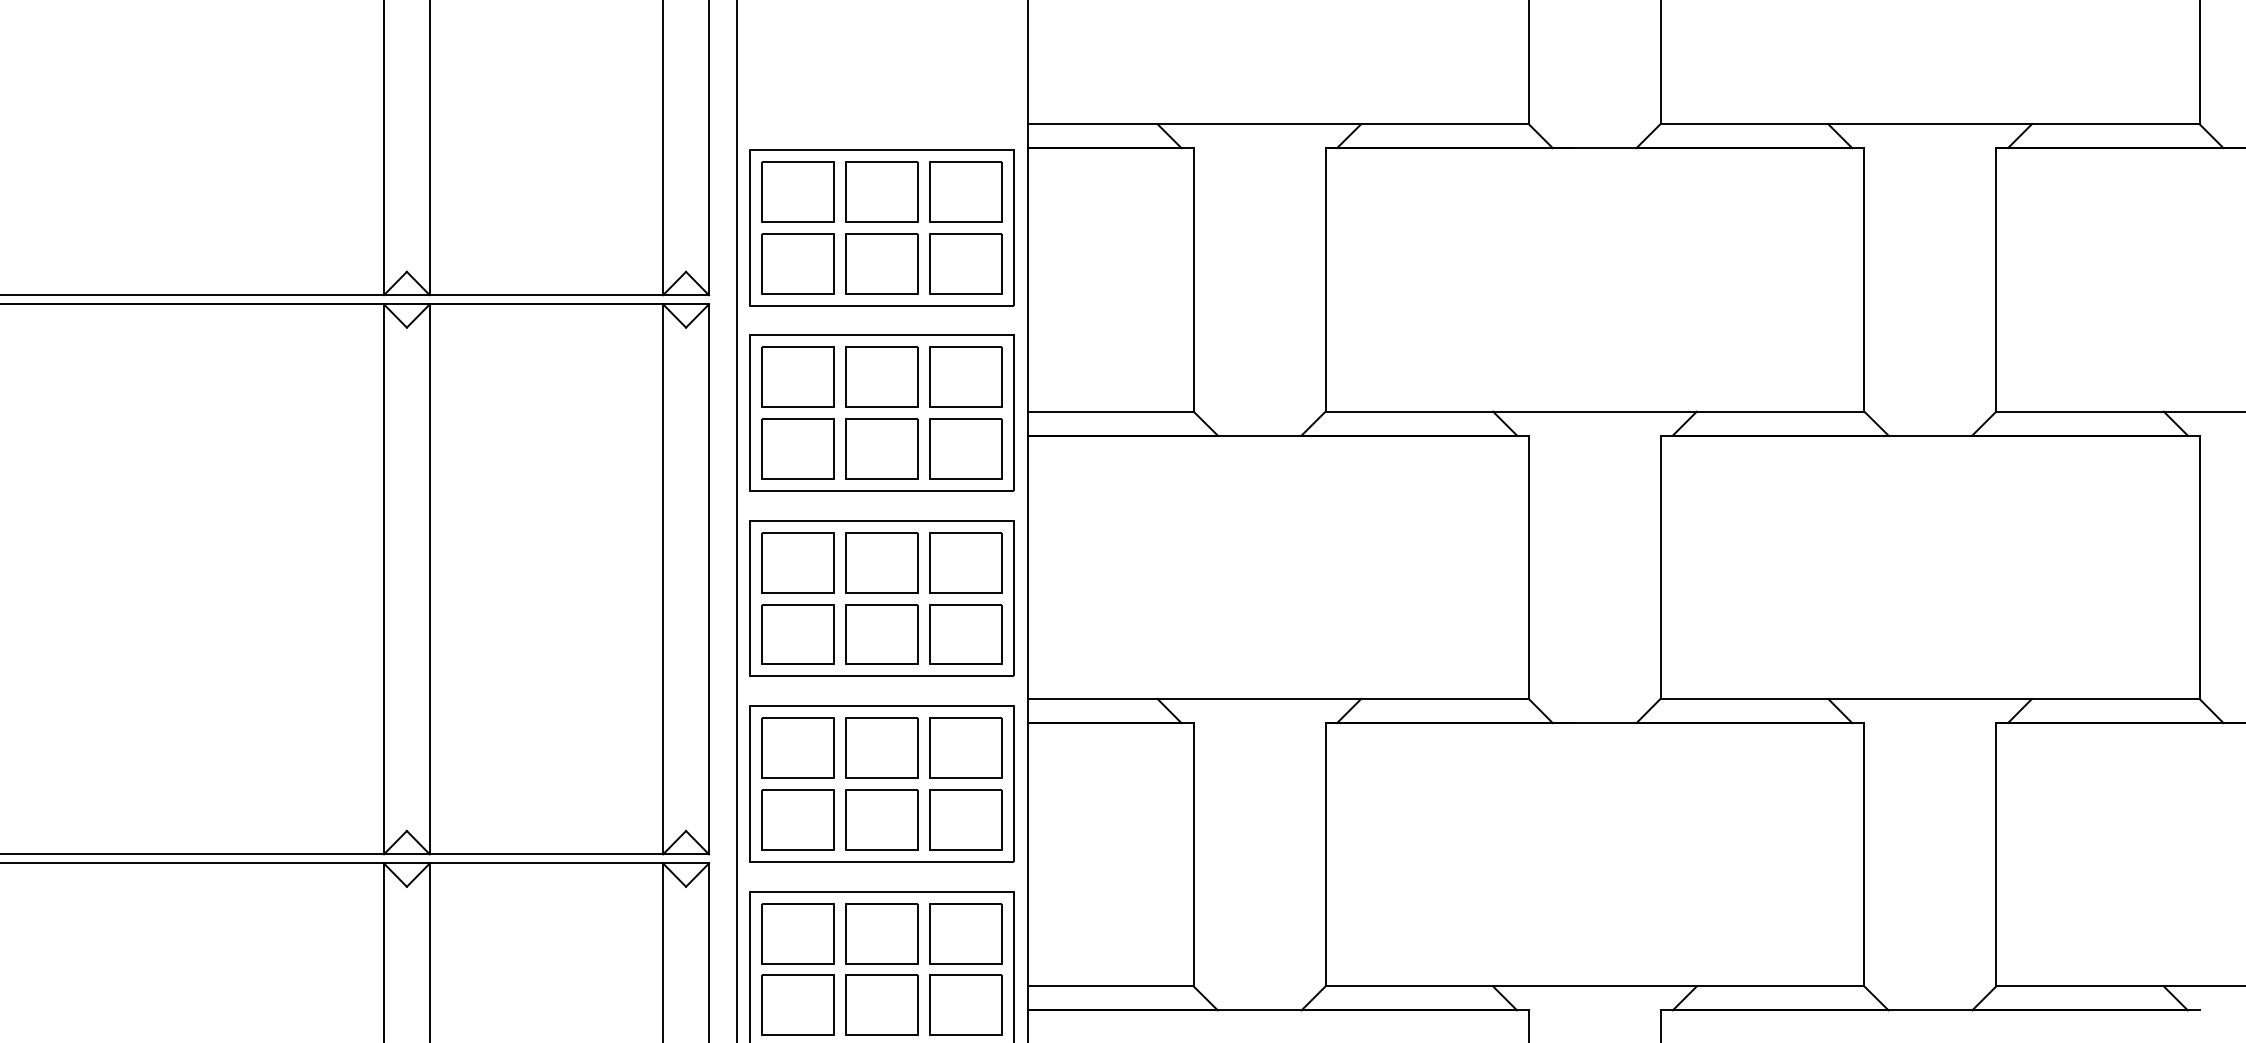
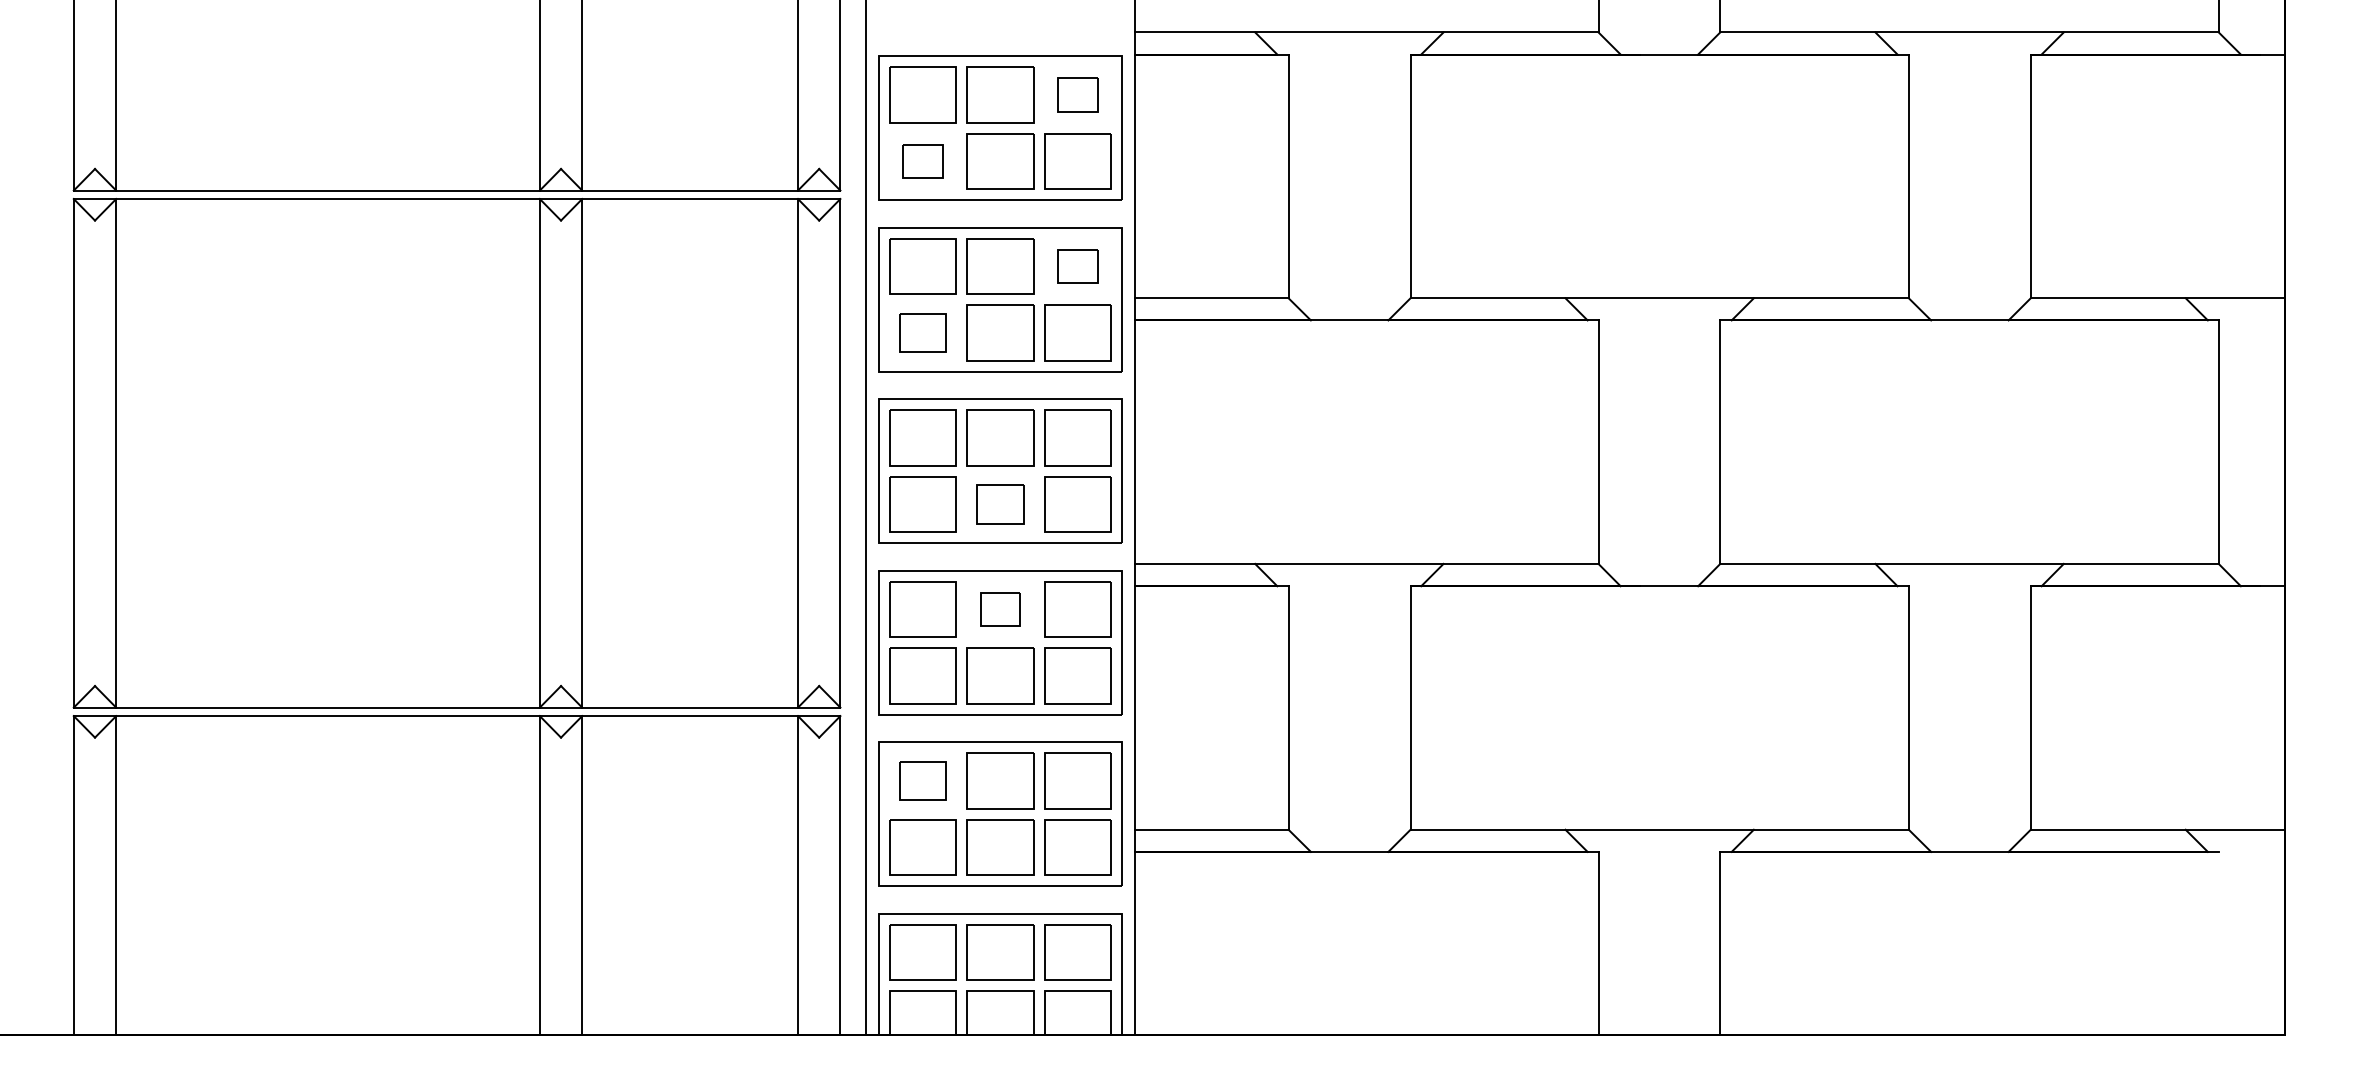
part: (965, 191) -> (1077, 94), size x0.6
part: (797, 263) -> (922, 161), size x0.6
part: (965, 377) -> (1077, 266), size x0.6
part: (797, 448) -> (922, 332), size x0.7
part: (882, 634) -> (1000, 504), size x0.7
part: (882, 748) -> (1000, 609), size x0.6
part: (797, 933) -> (922, 780), size x0.7

